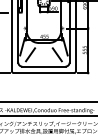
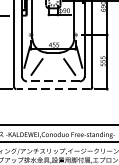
line: (43, 66) -> (52, 81), solid -> dashed
line: (43, 73) -> (52, 89), solid -> dashed

